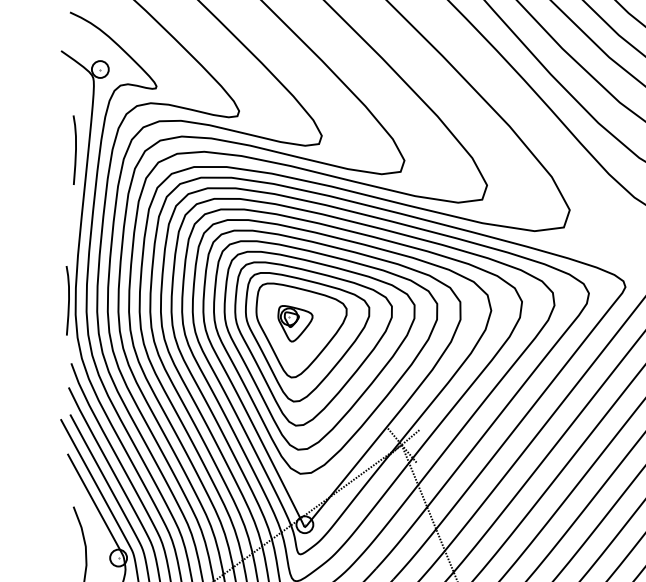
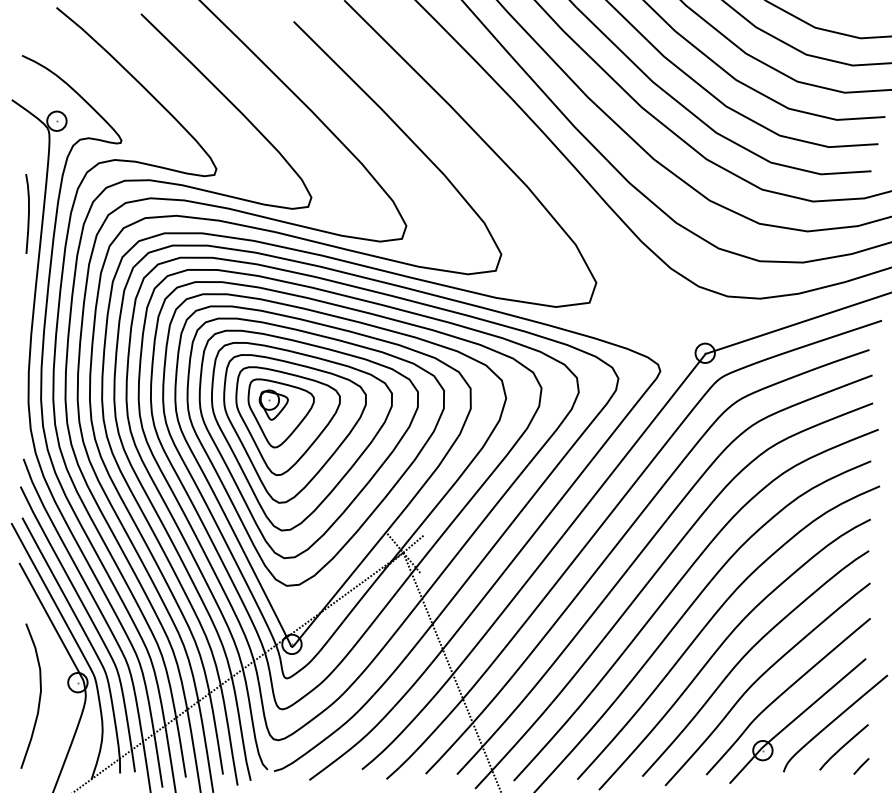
curve: (68, 300) -> (20, 386), removed
part: (294, 323) -> (280, 413), size x1.67

